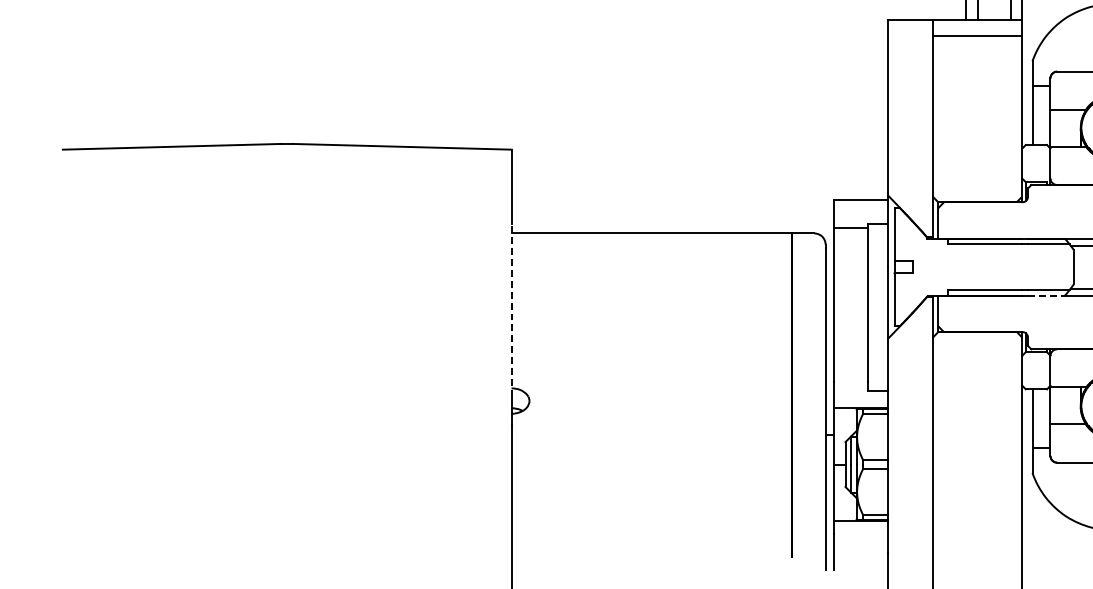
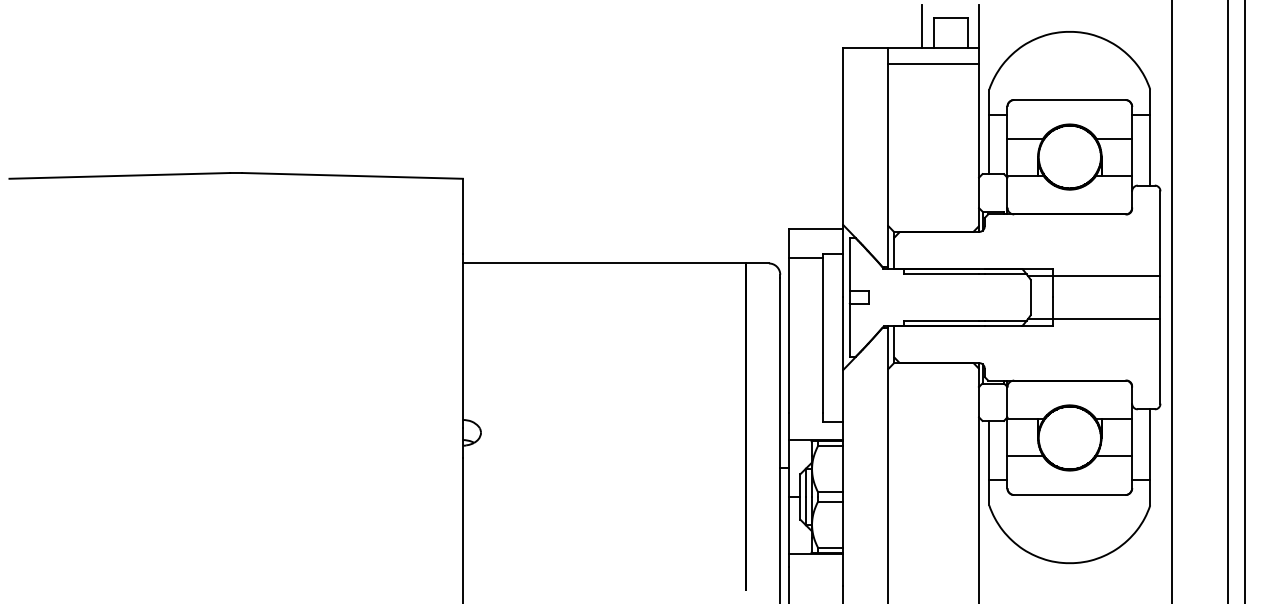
line: (1046, 295) -> (1003, 326), dashed -> solid
line: (511, 309) -> (462, 340), dashed -> solid

